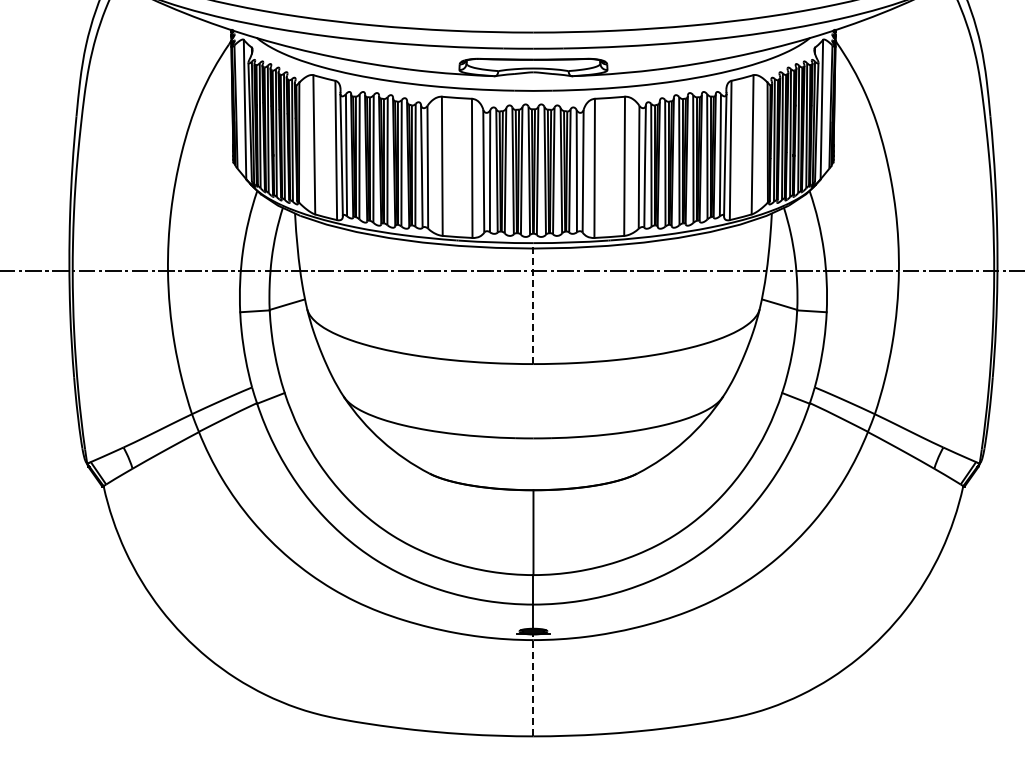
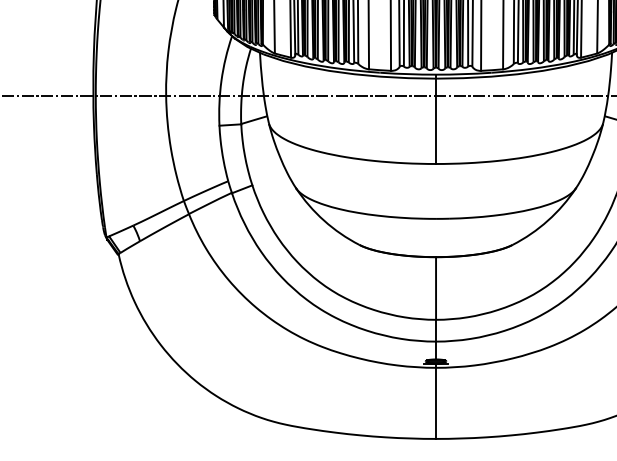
line: (533, 303) -> (436, 119), dashed -> solid
line: (533, 685) -> (436, 401), dashed -> solid

